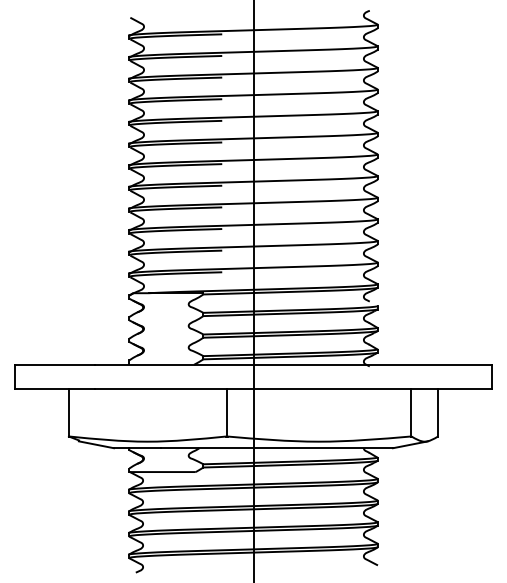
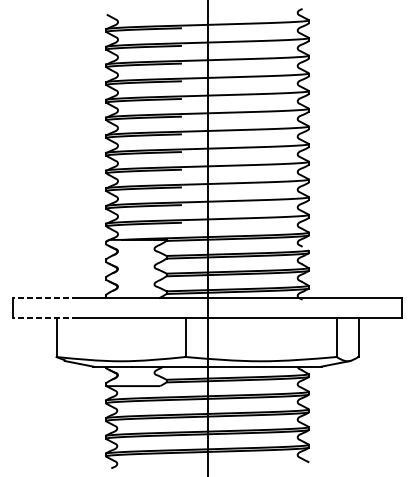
line: (54, 364) -> (44, 298), solid -> dashed
line: (54, 388) -> (44, 317), solid -> dashed

